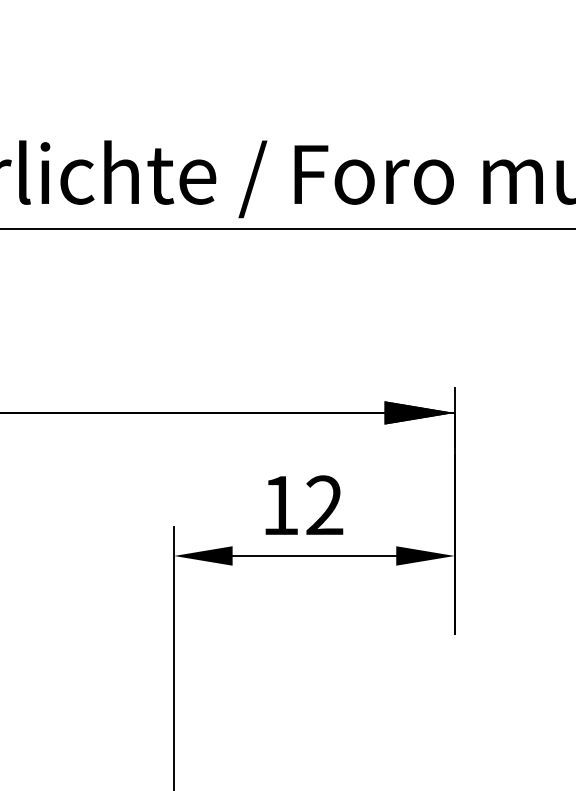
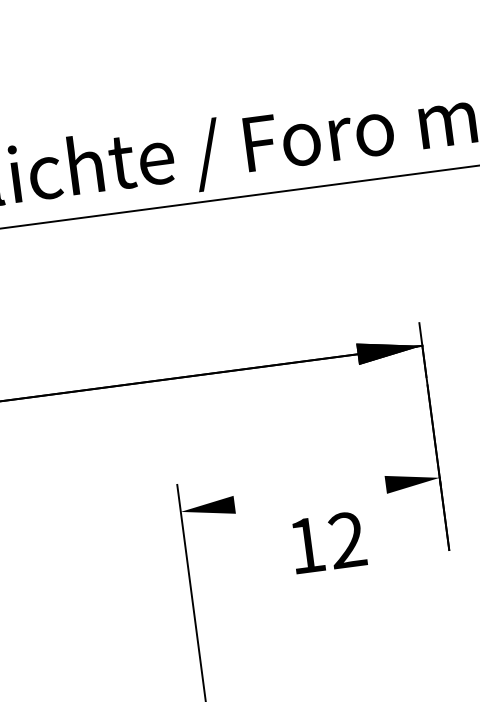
text: (304, 504) -> (328, 541), moved
line: (314, 555) -> (310, 494), removed

